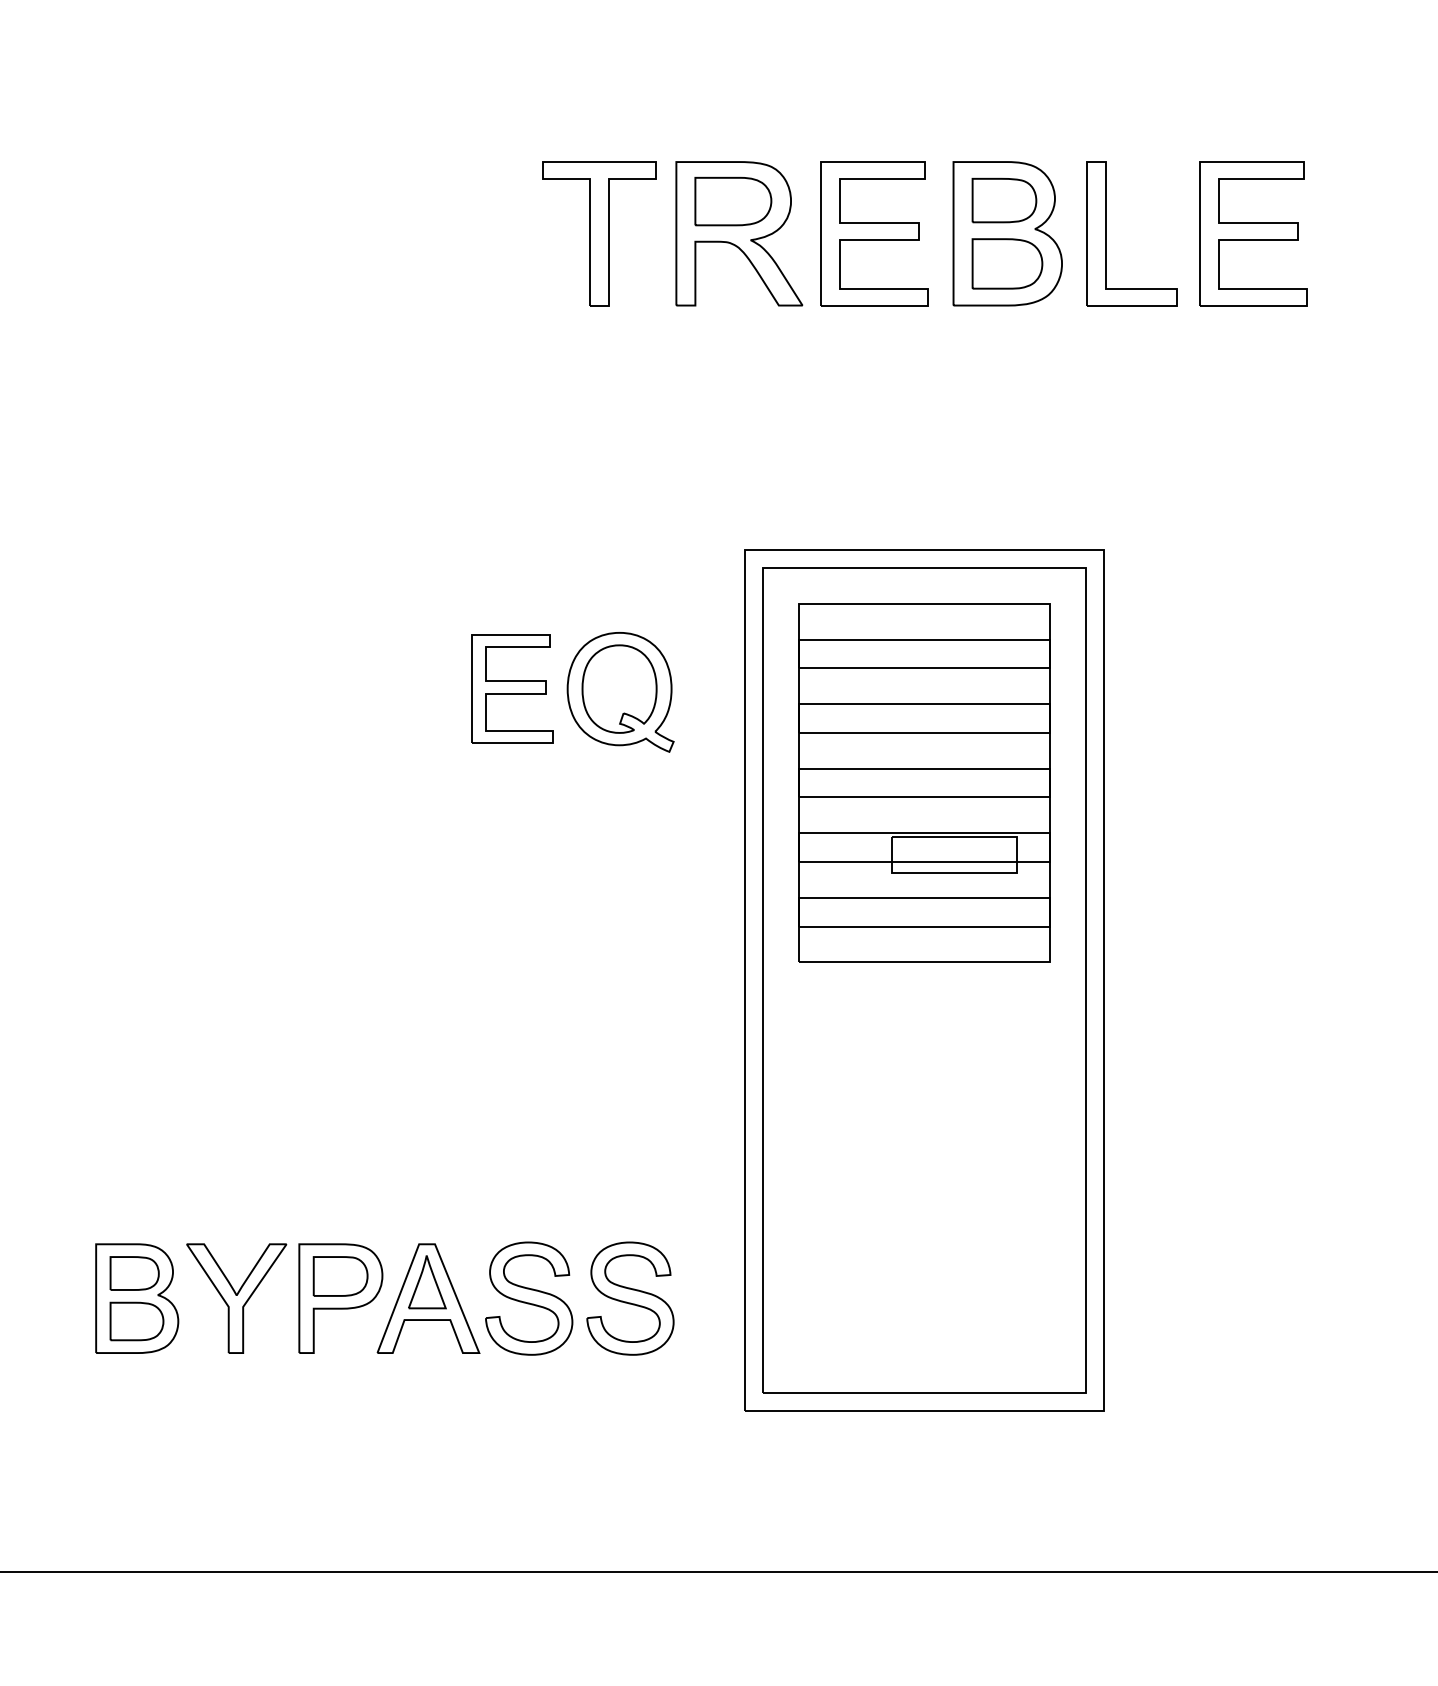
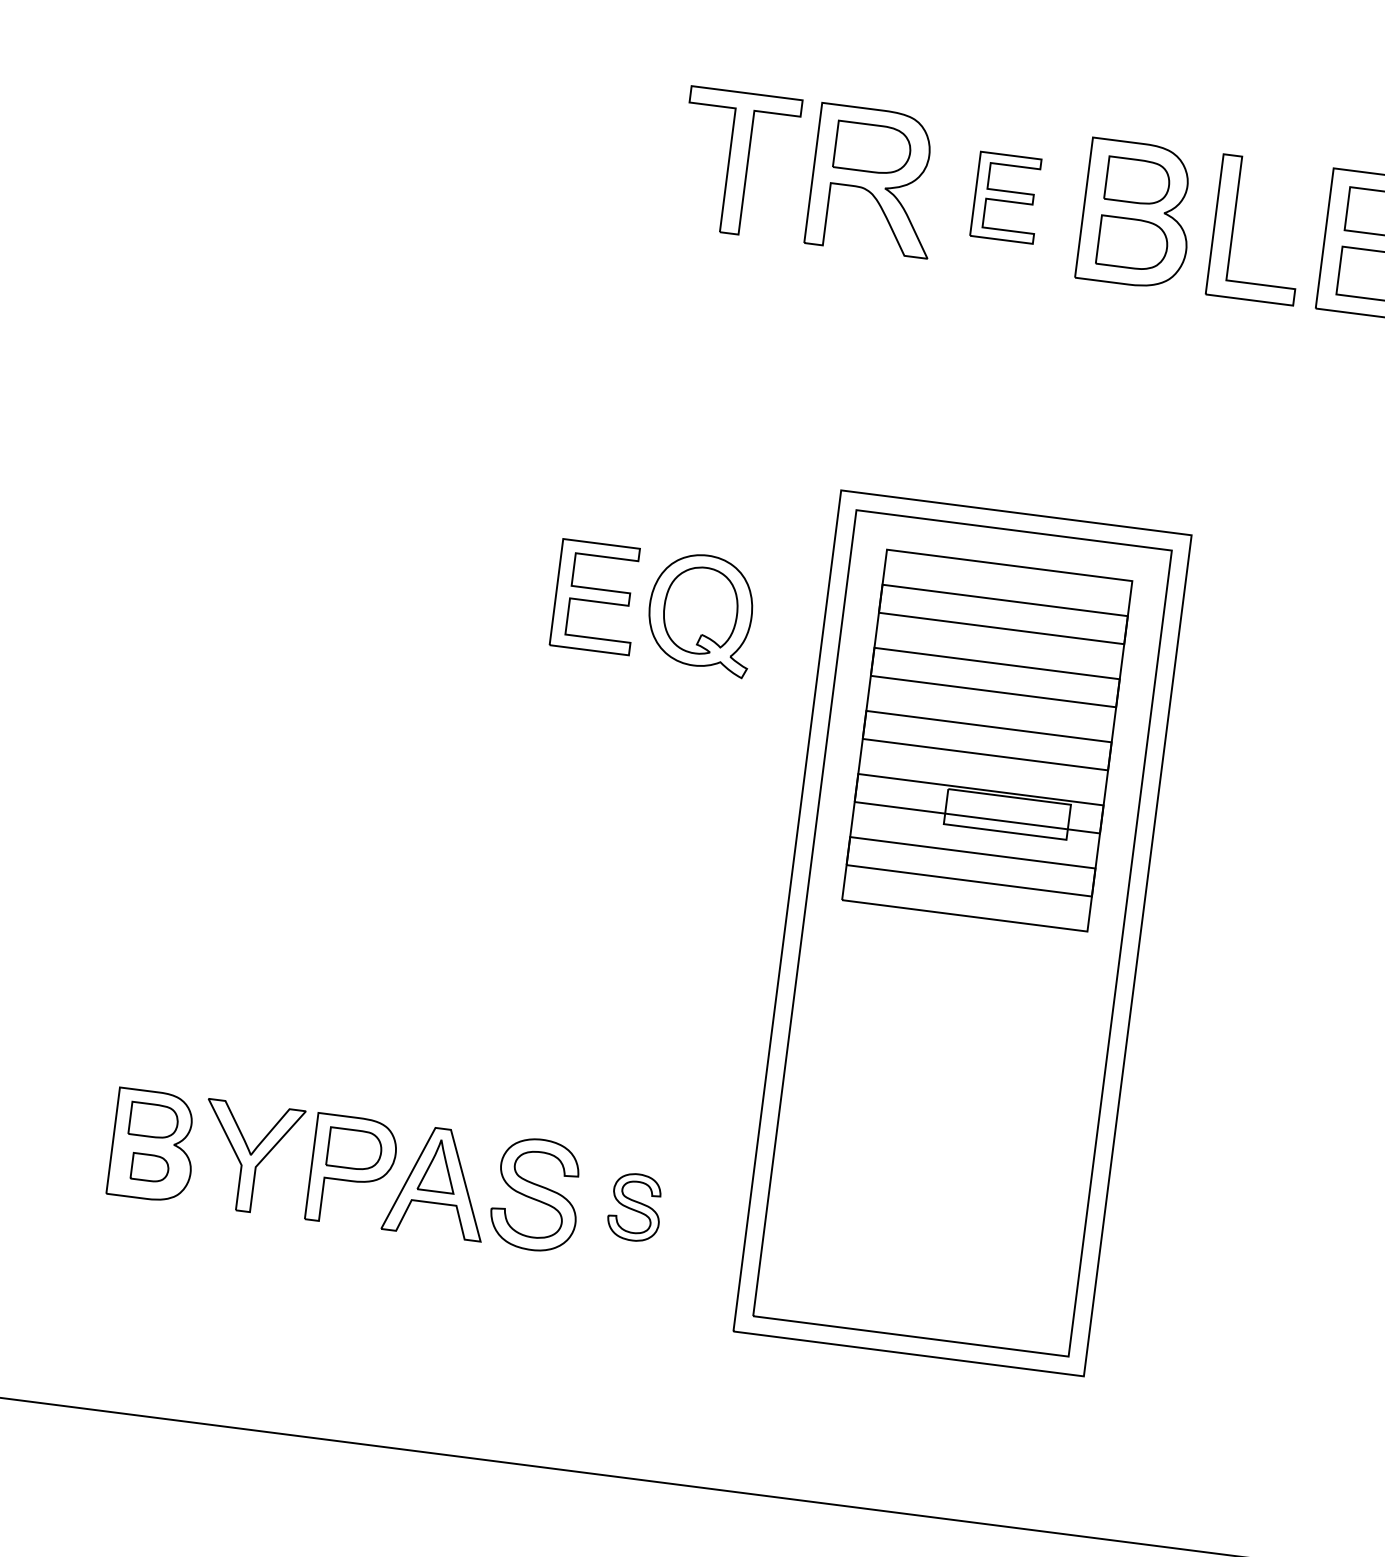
part: (874, 233) -> (1006, 197), size x0.6
part: (630, 1298) -> (635, 1207), size x0.6
part: (136, 1321) -> (149, 1167), size x0.7

